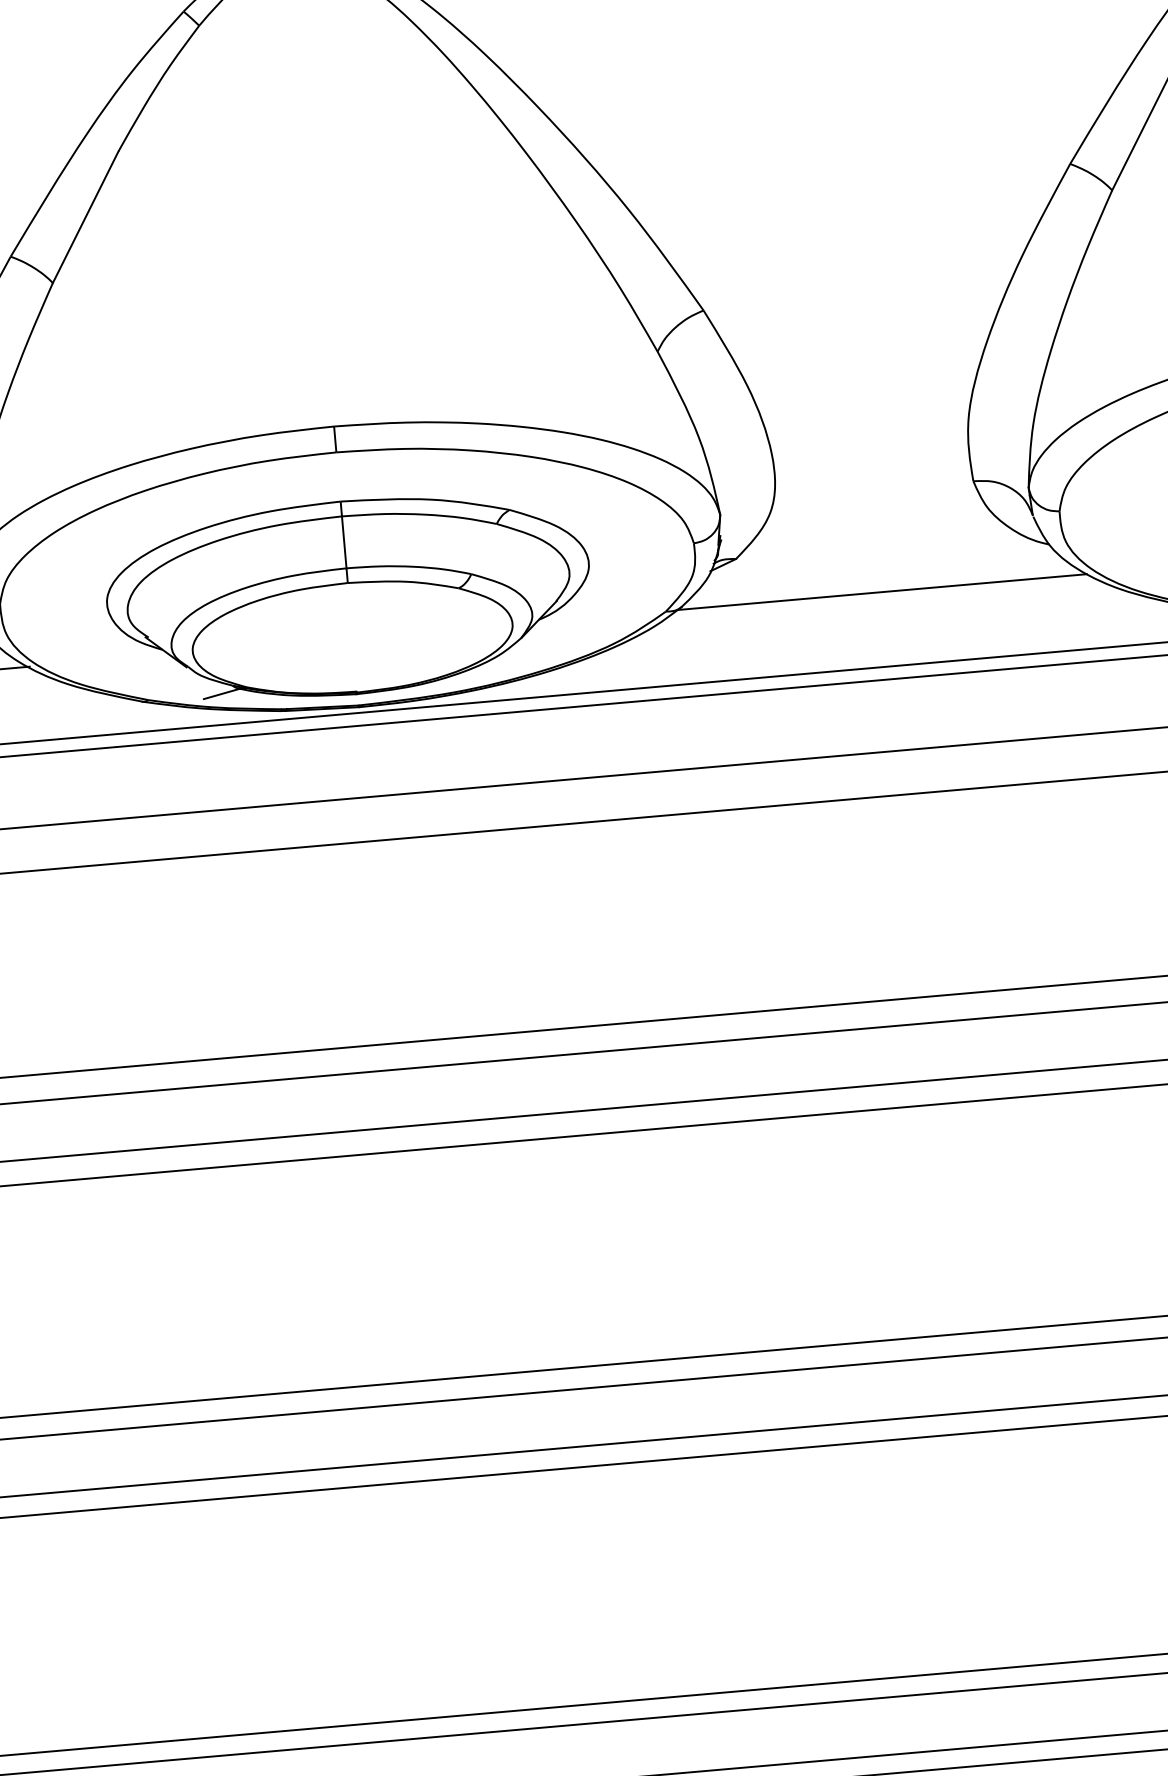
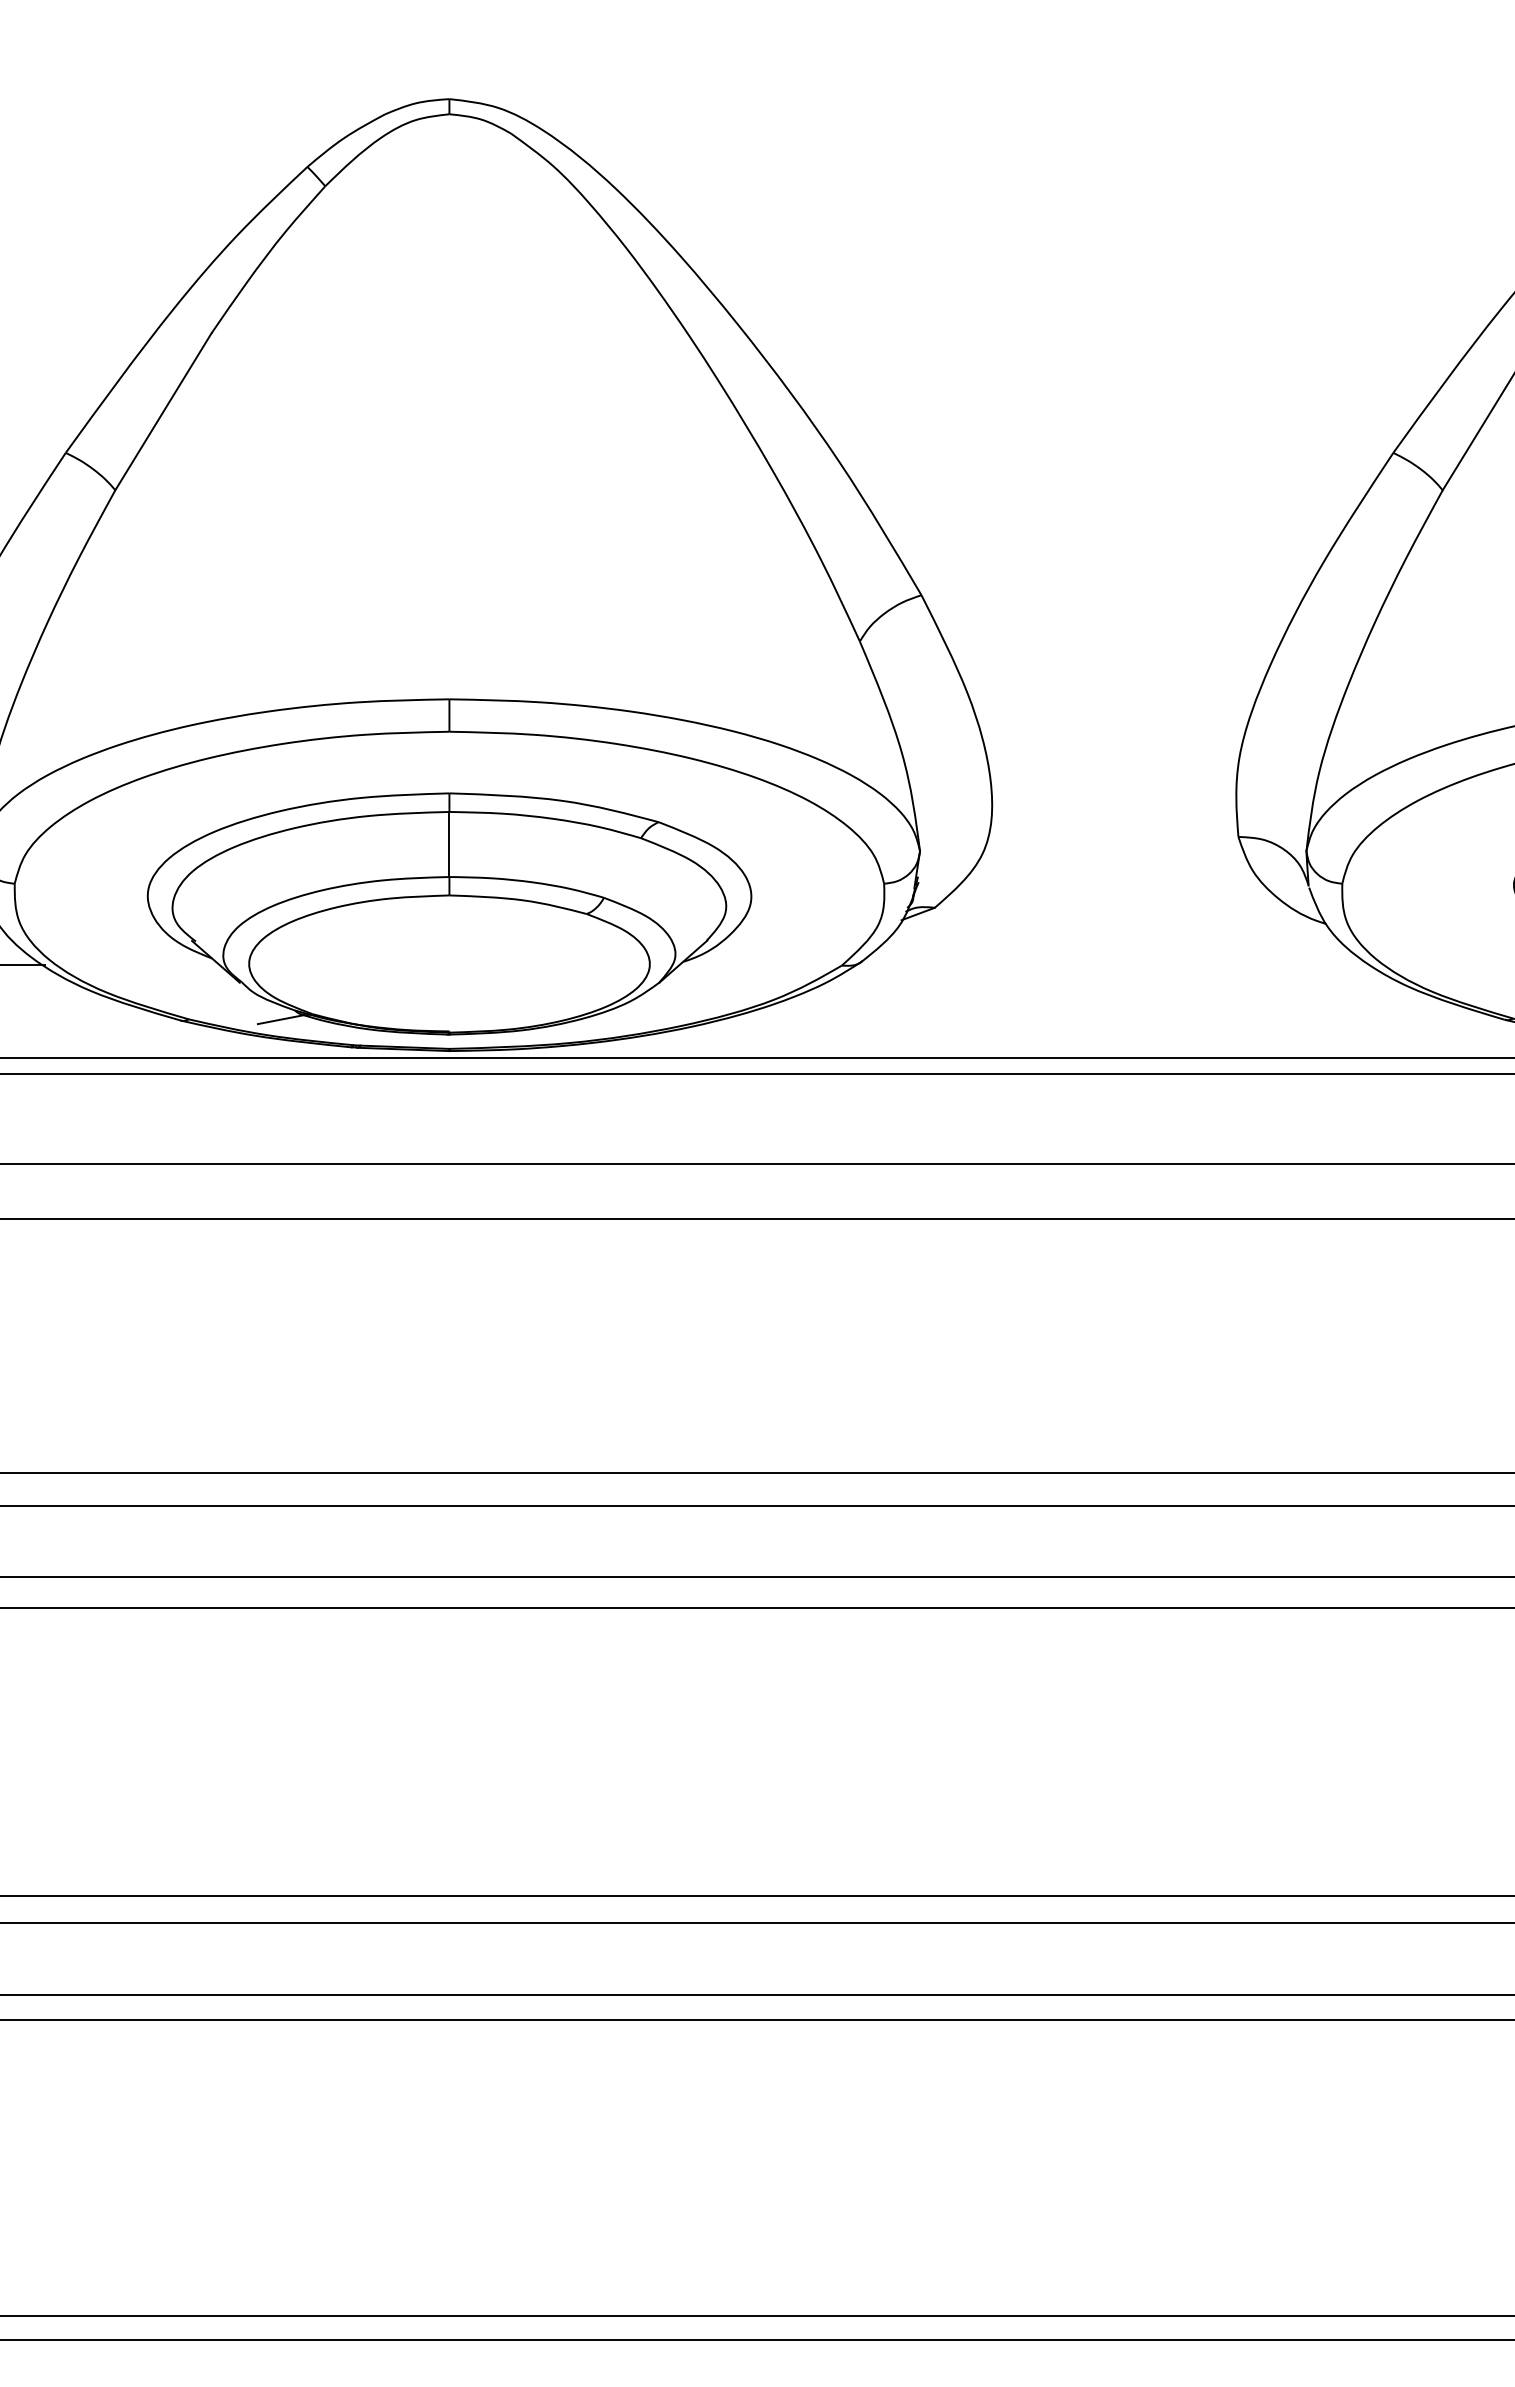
line: (881, 591) -> (1112, 964), removed

